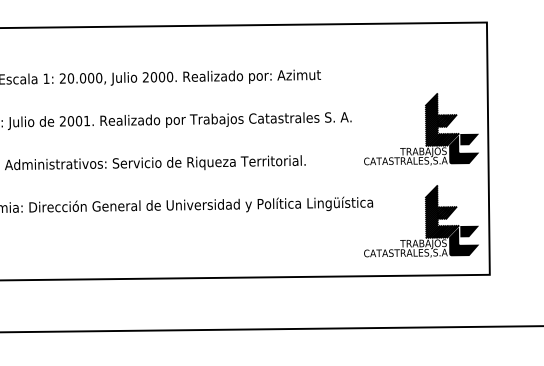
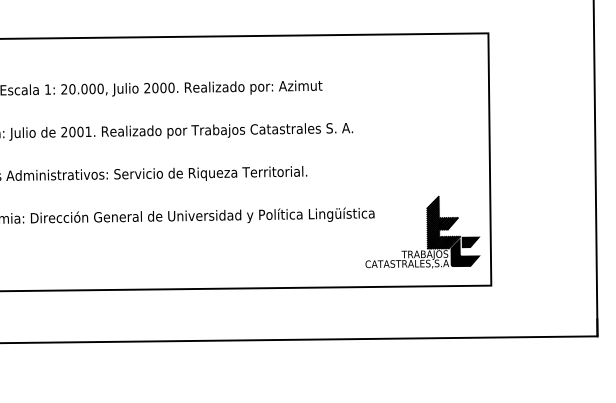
part: (421, 128) -> (422, 139), removed

